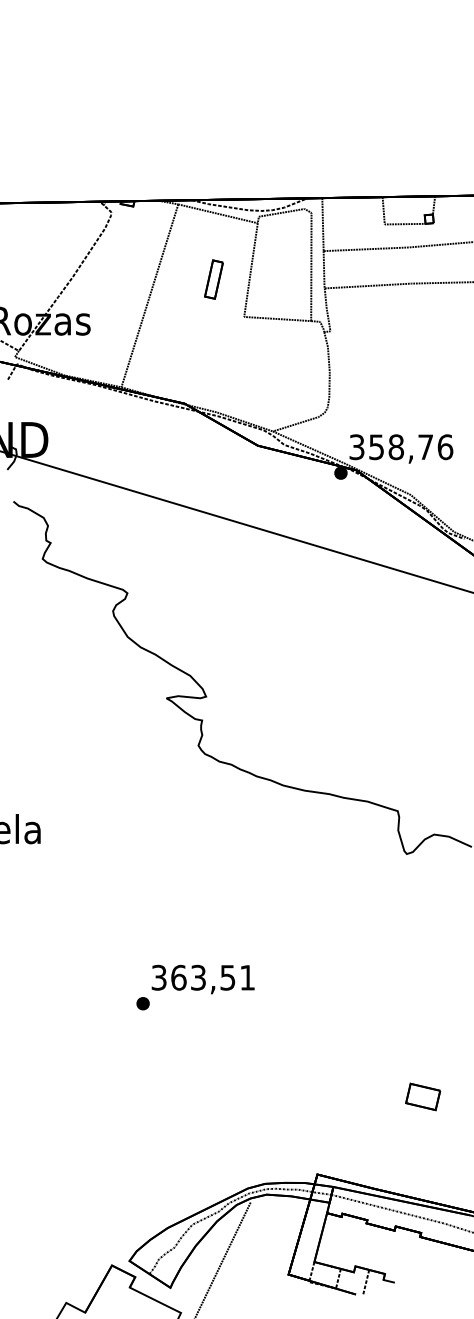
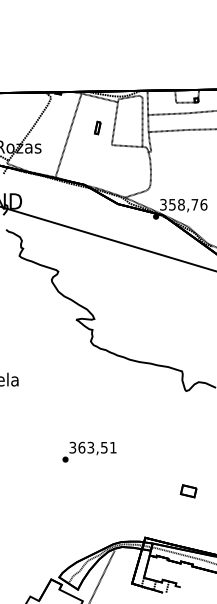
part: (212, 278) -> (97, 127), size x0.7
part: (422, 1097) -> (188, 491), moved

